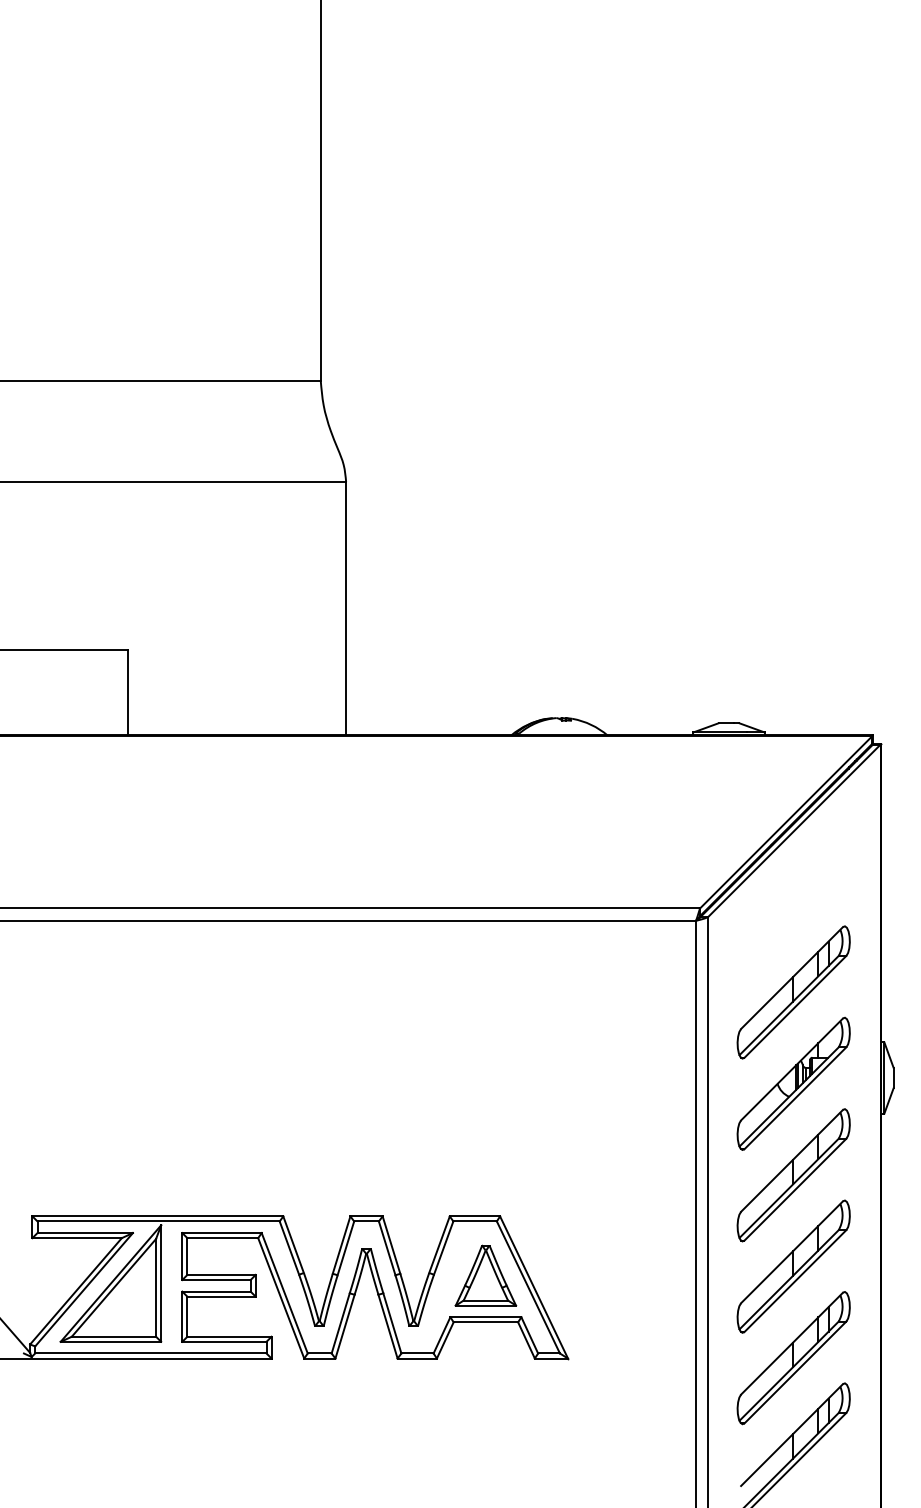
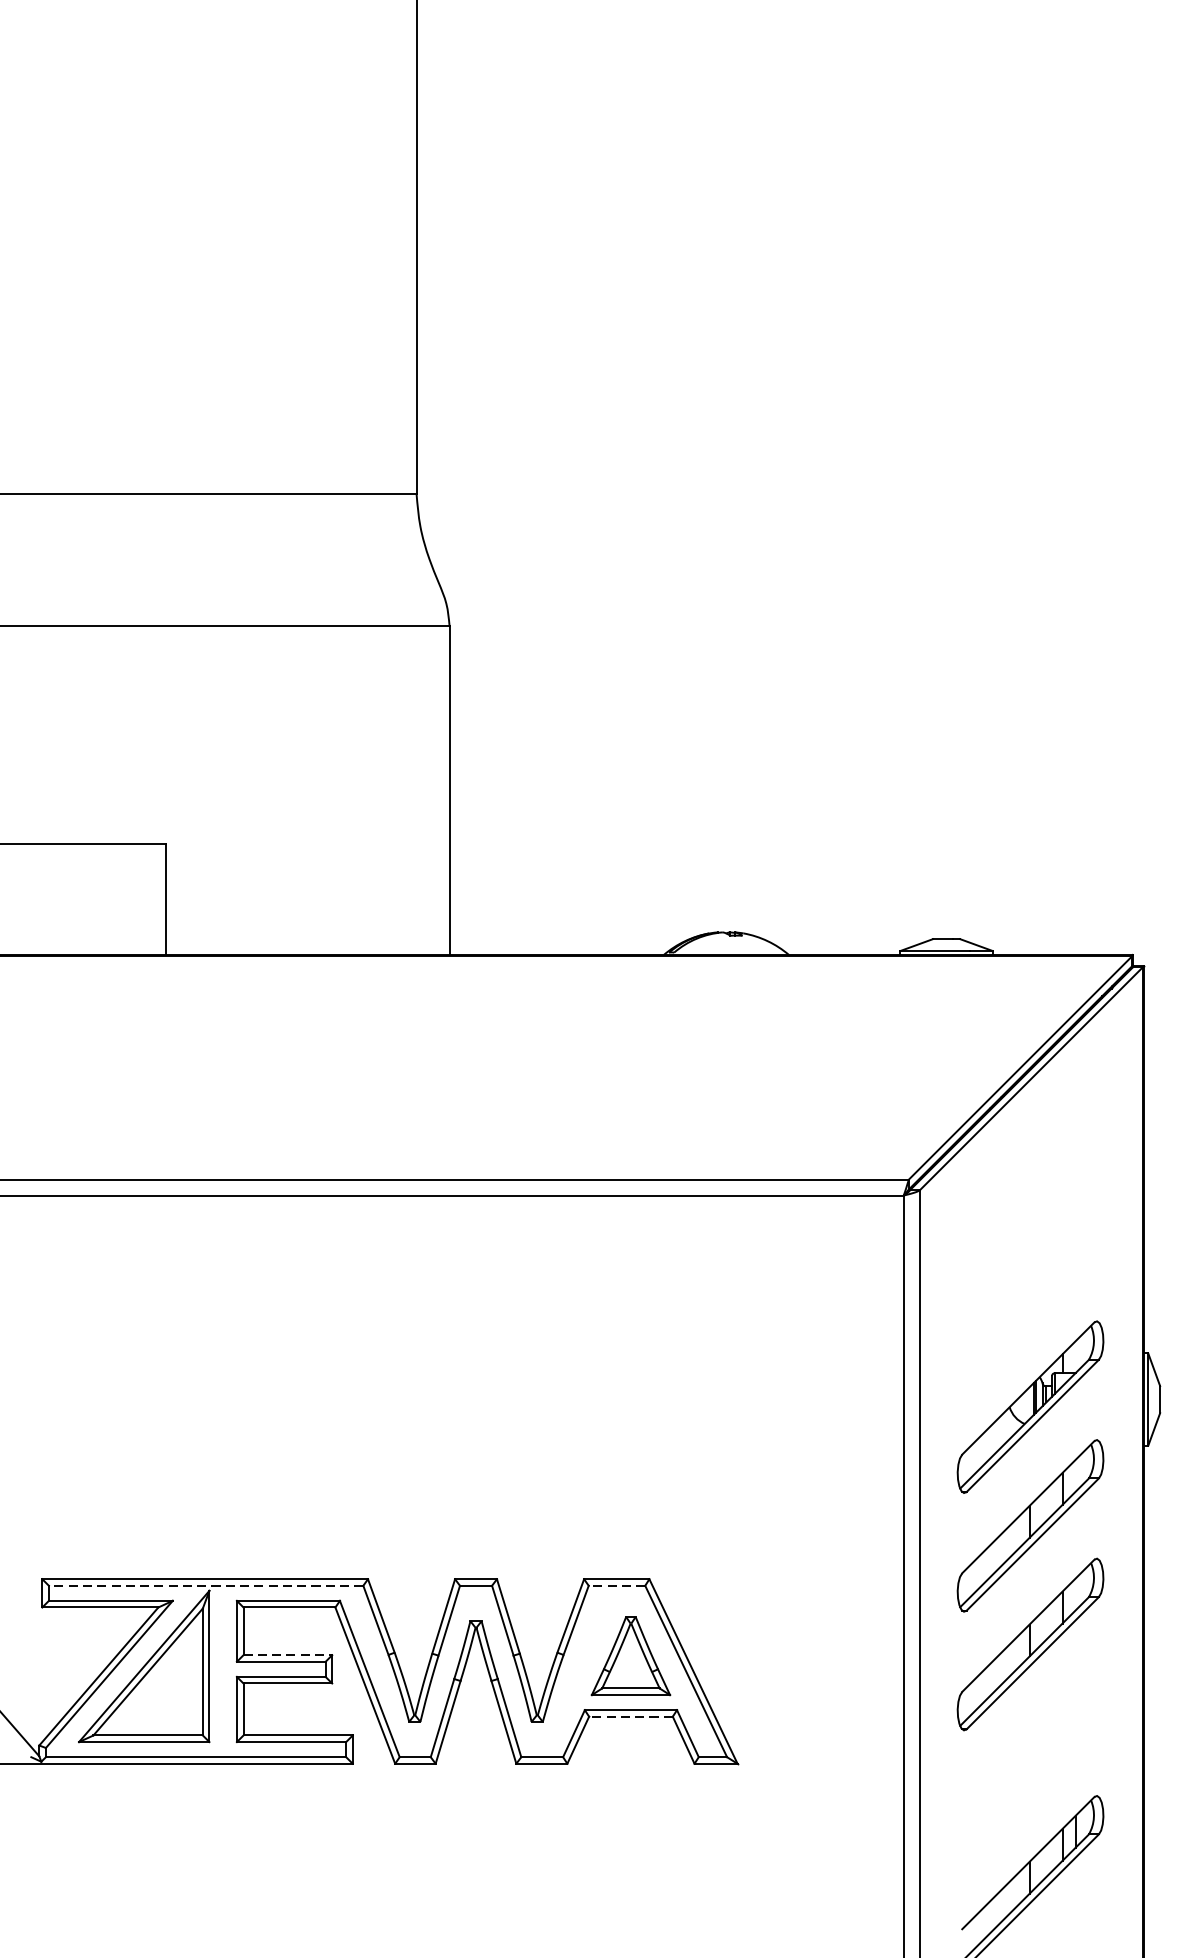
part: (793, 992) -> (1030, 1288), removed
line: (158, 1221) -> (205, 1585), solid -> dashed
line: (475, 1221) -> (617, 1585), solid -> dashed
line: (222, 1274) -> (289, 1654), solid -> dashed
line: (485, 1322) -> (630, 1716), solid -> dashed
part: (793, 1358) -> (1030, 1763), removed

